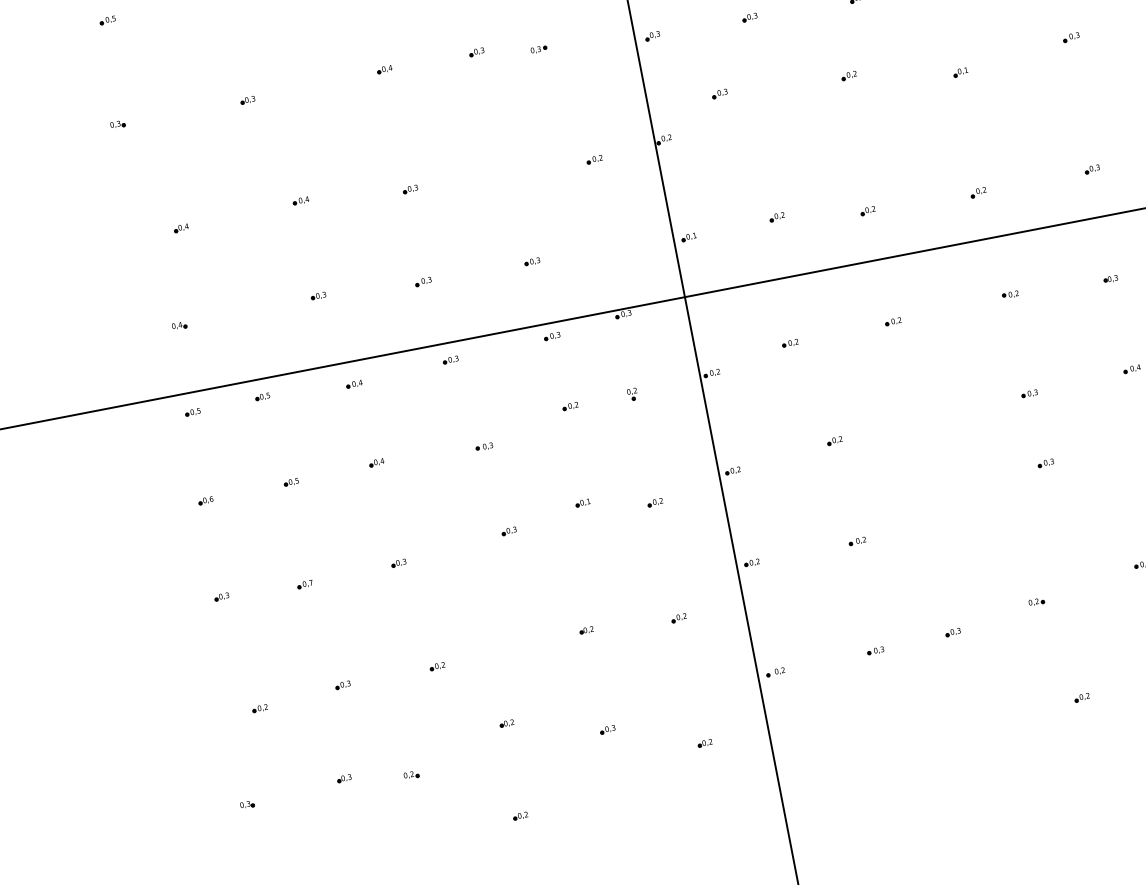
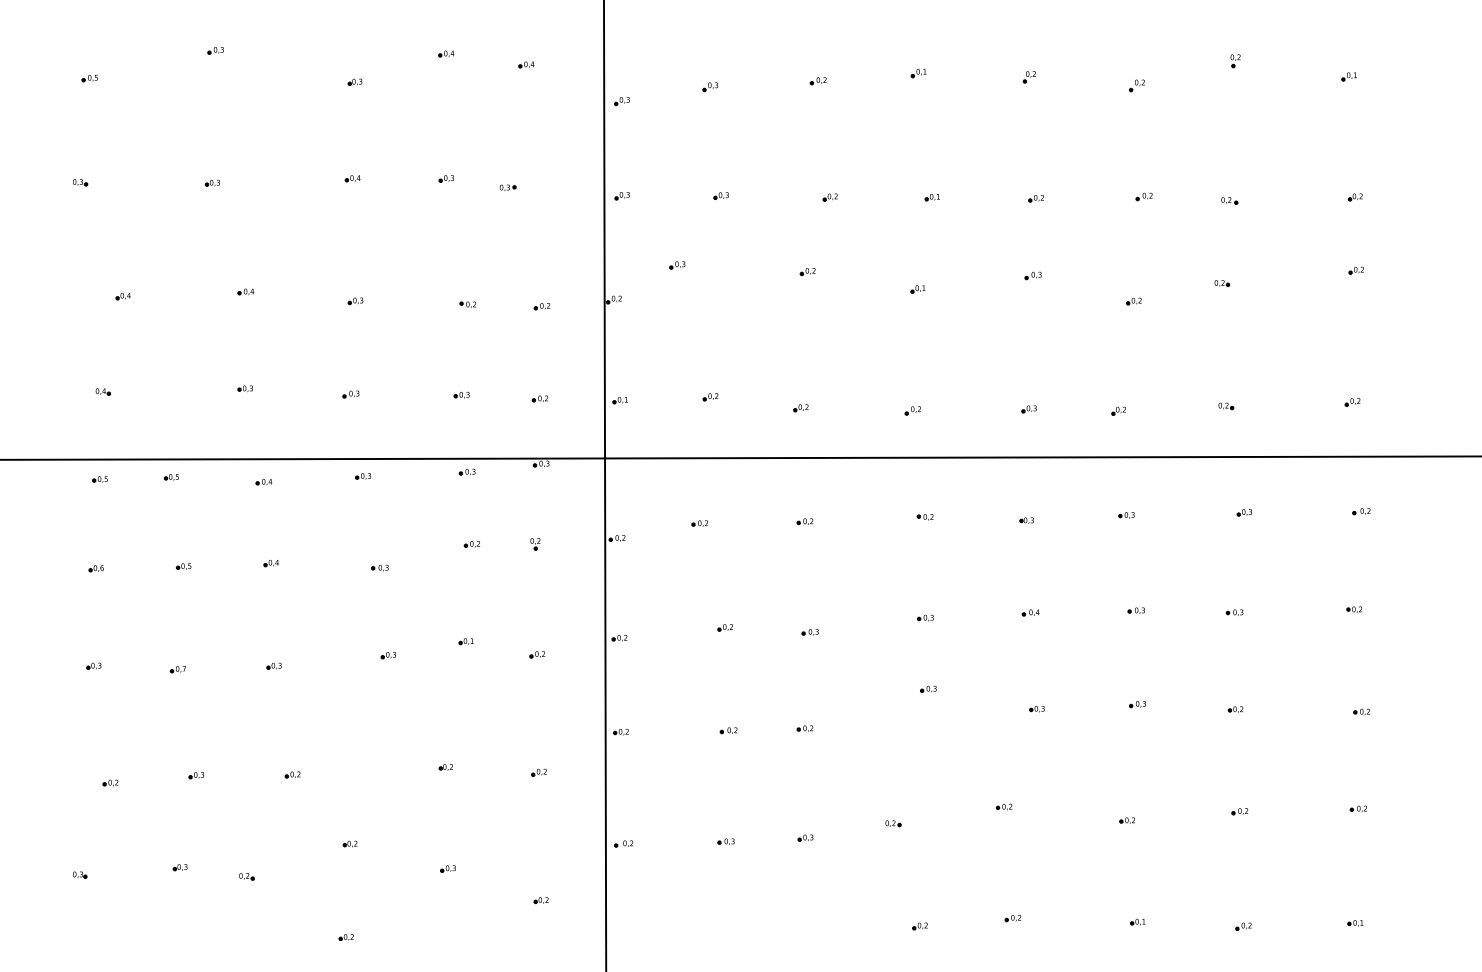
part: (520, 171) -> (467, 304), added
part: (609, 250) -> (539, 398), added
part: (918, 429) -> (809, 632), added
part: (931, 525) -> (804, 728), added

